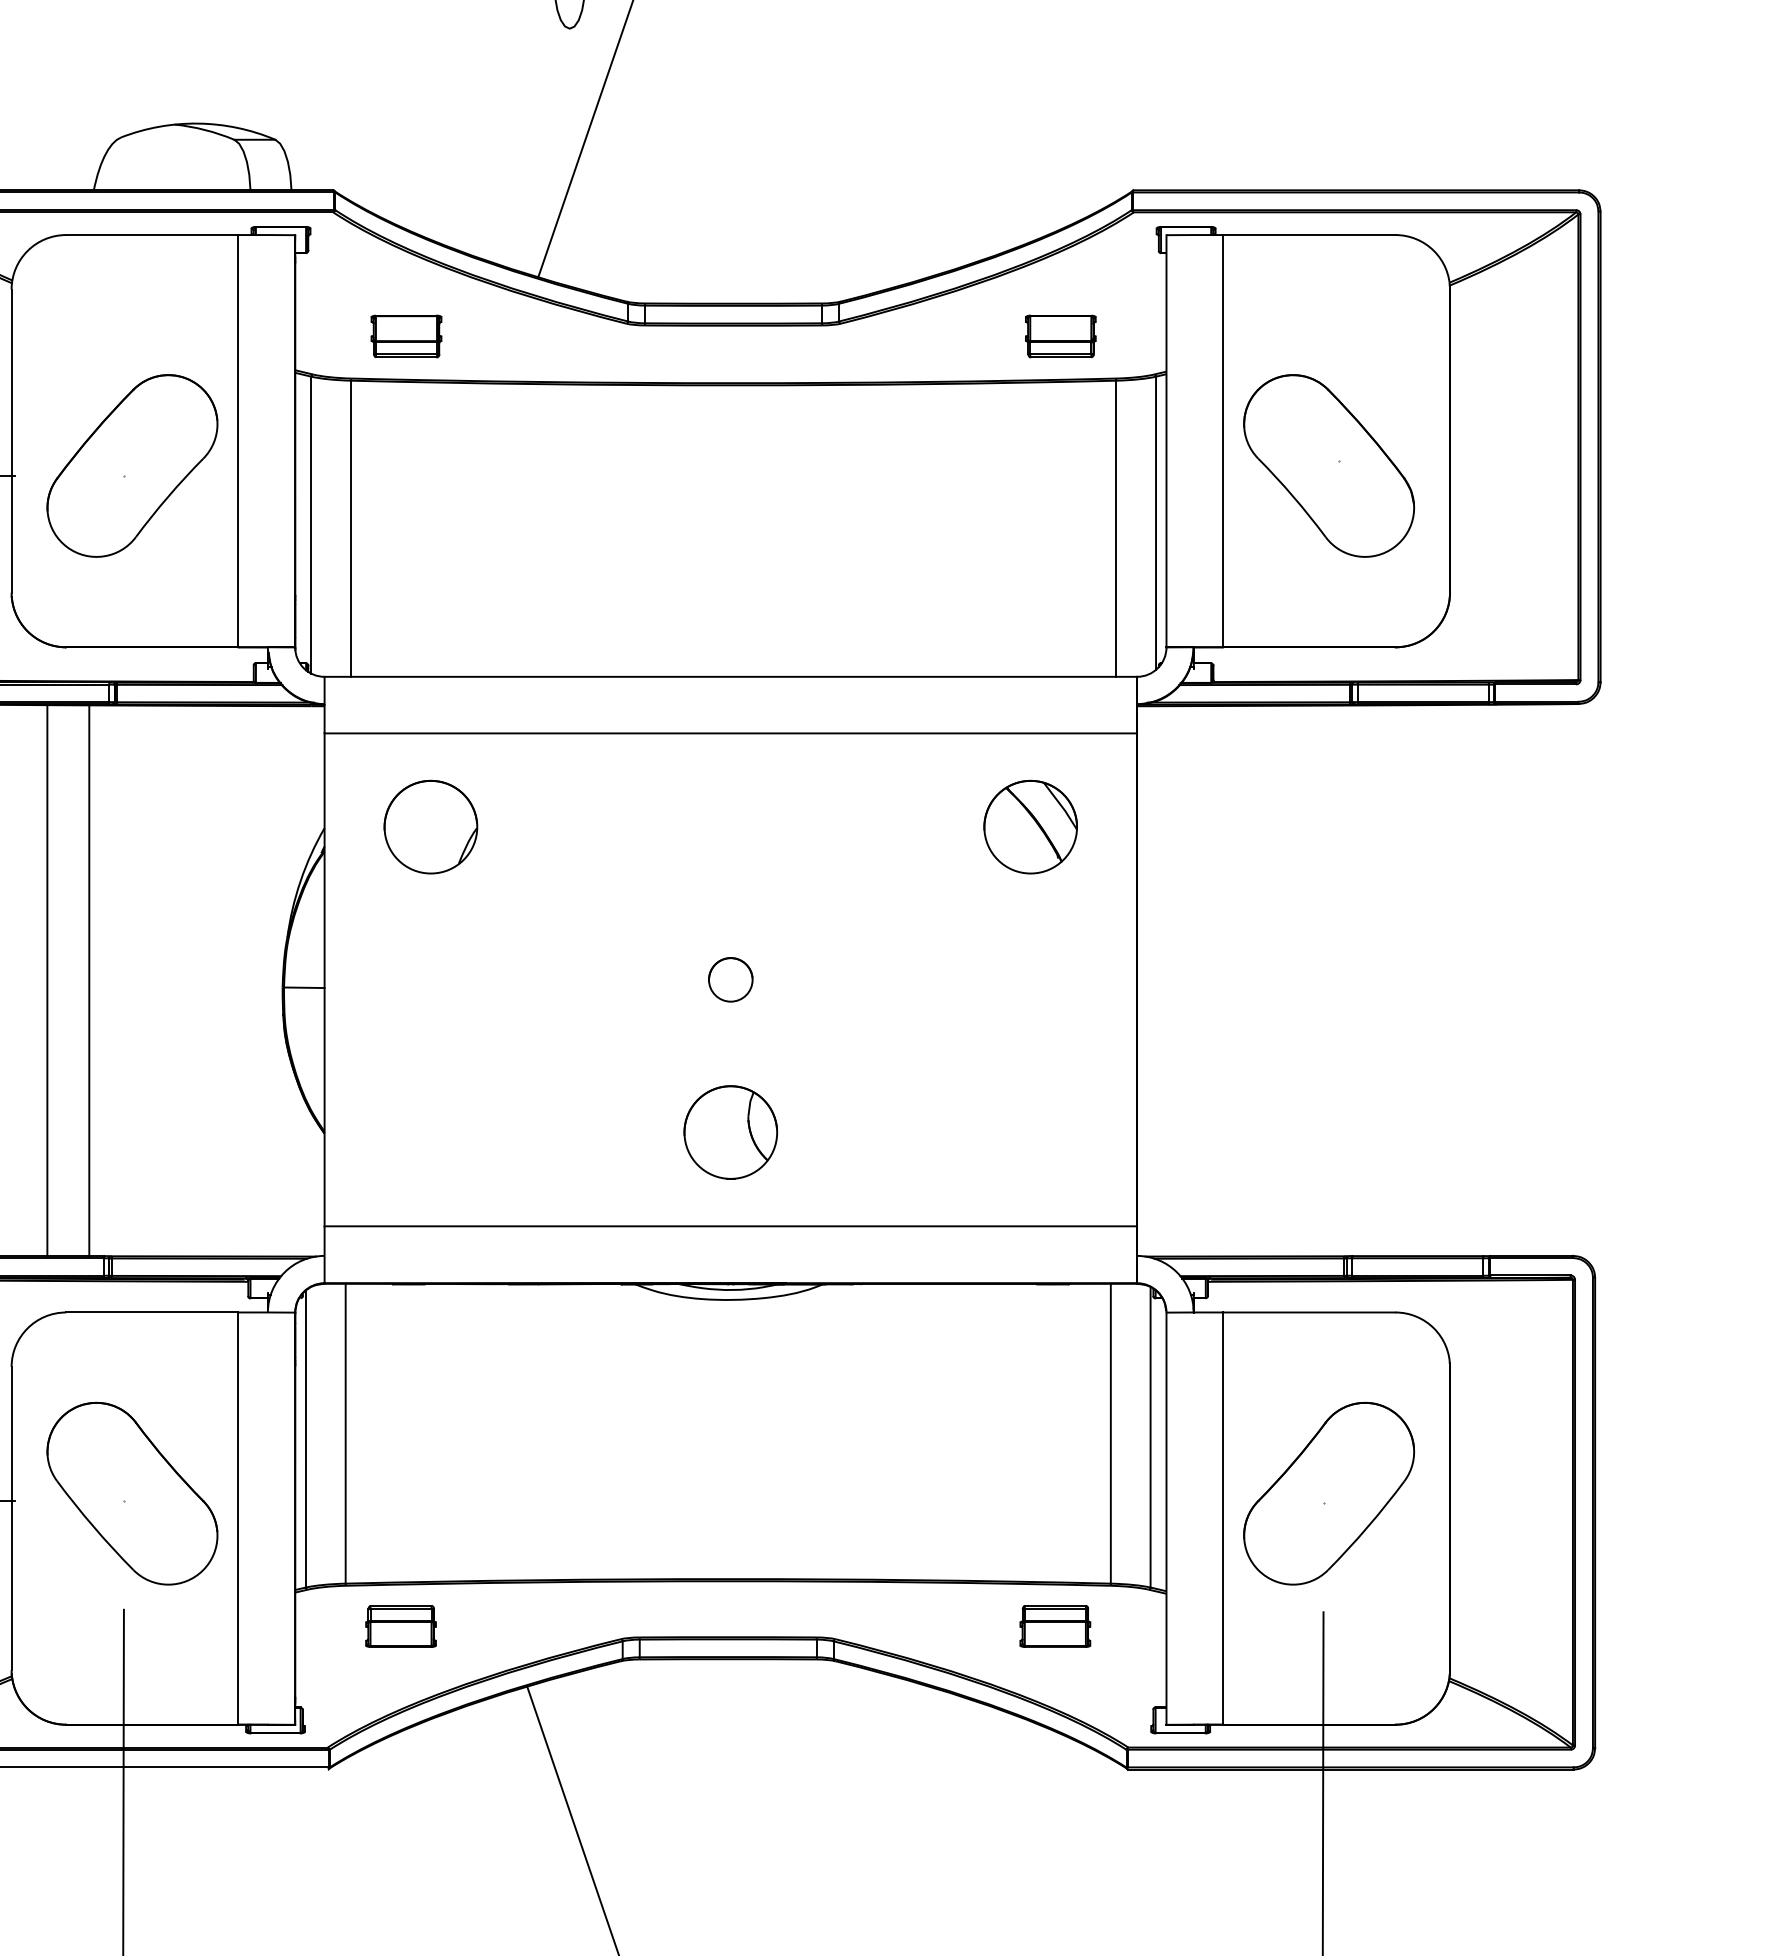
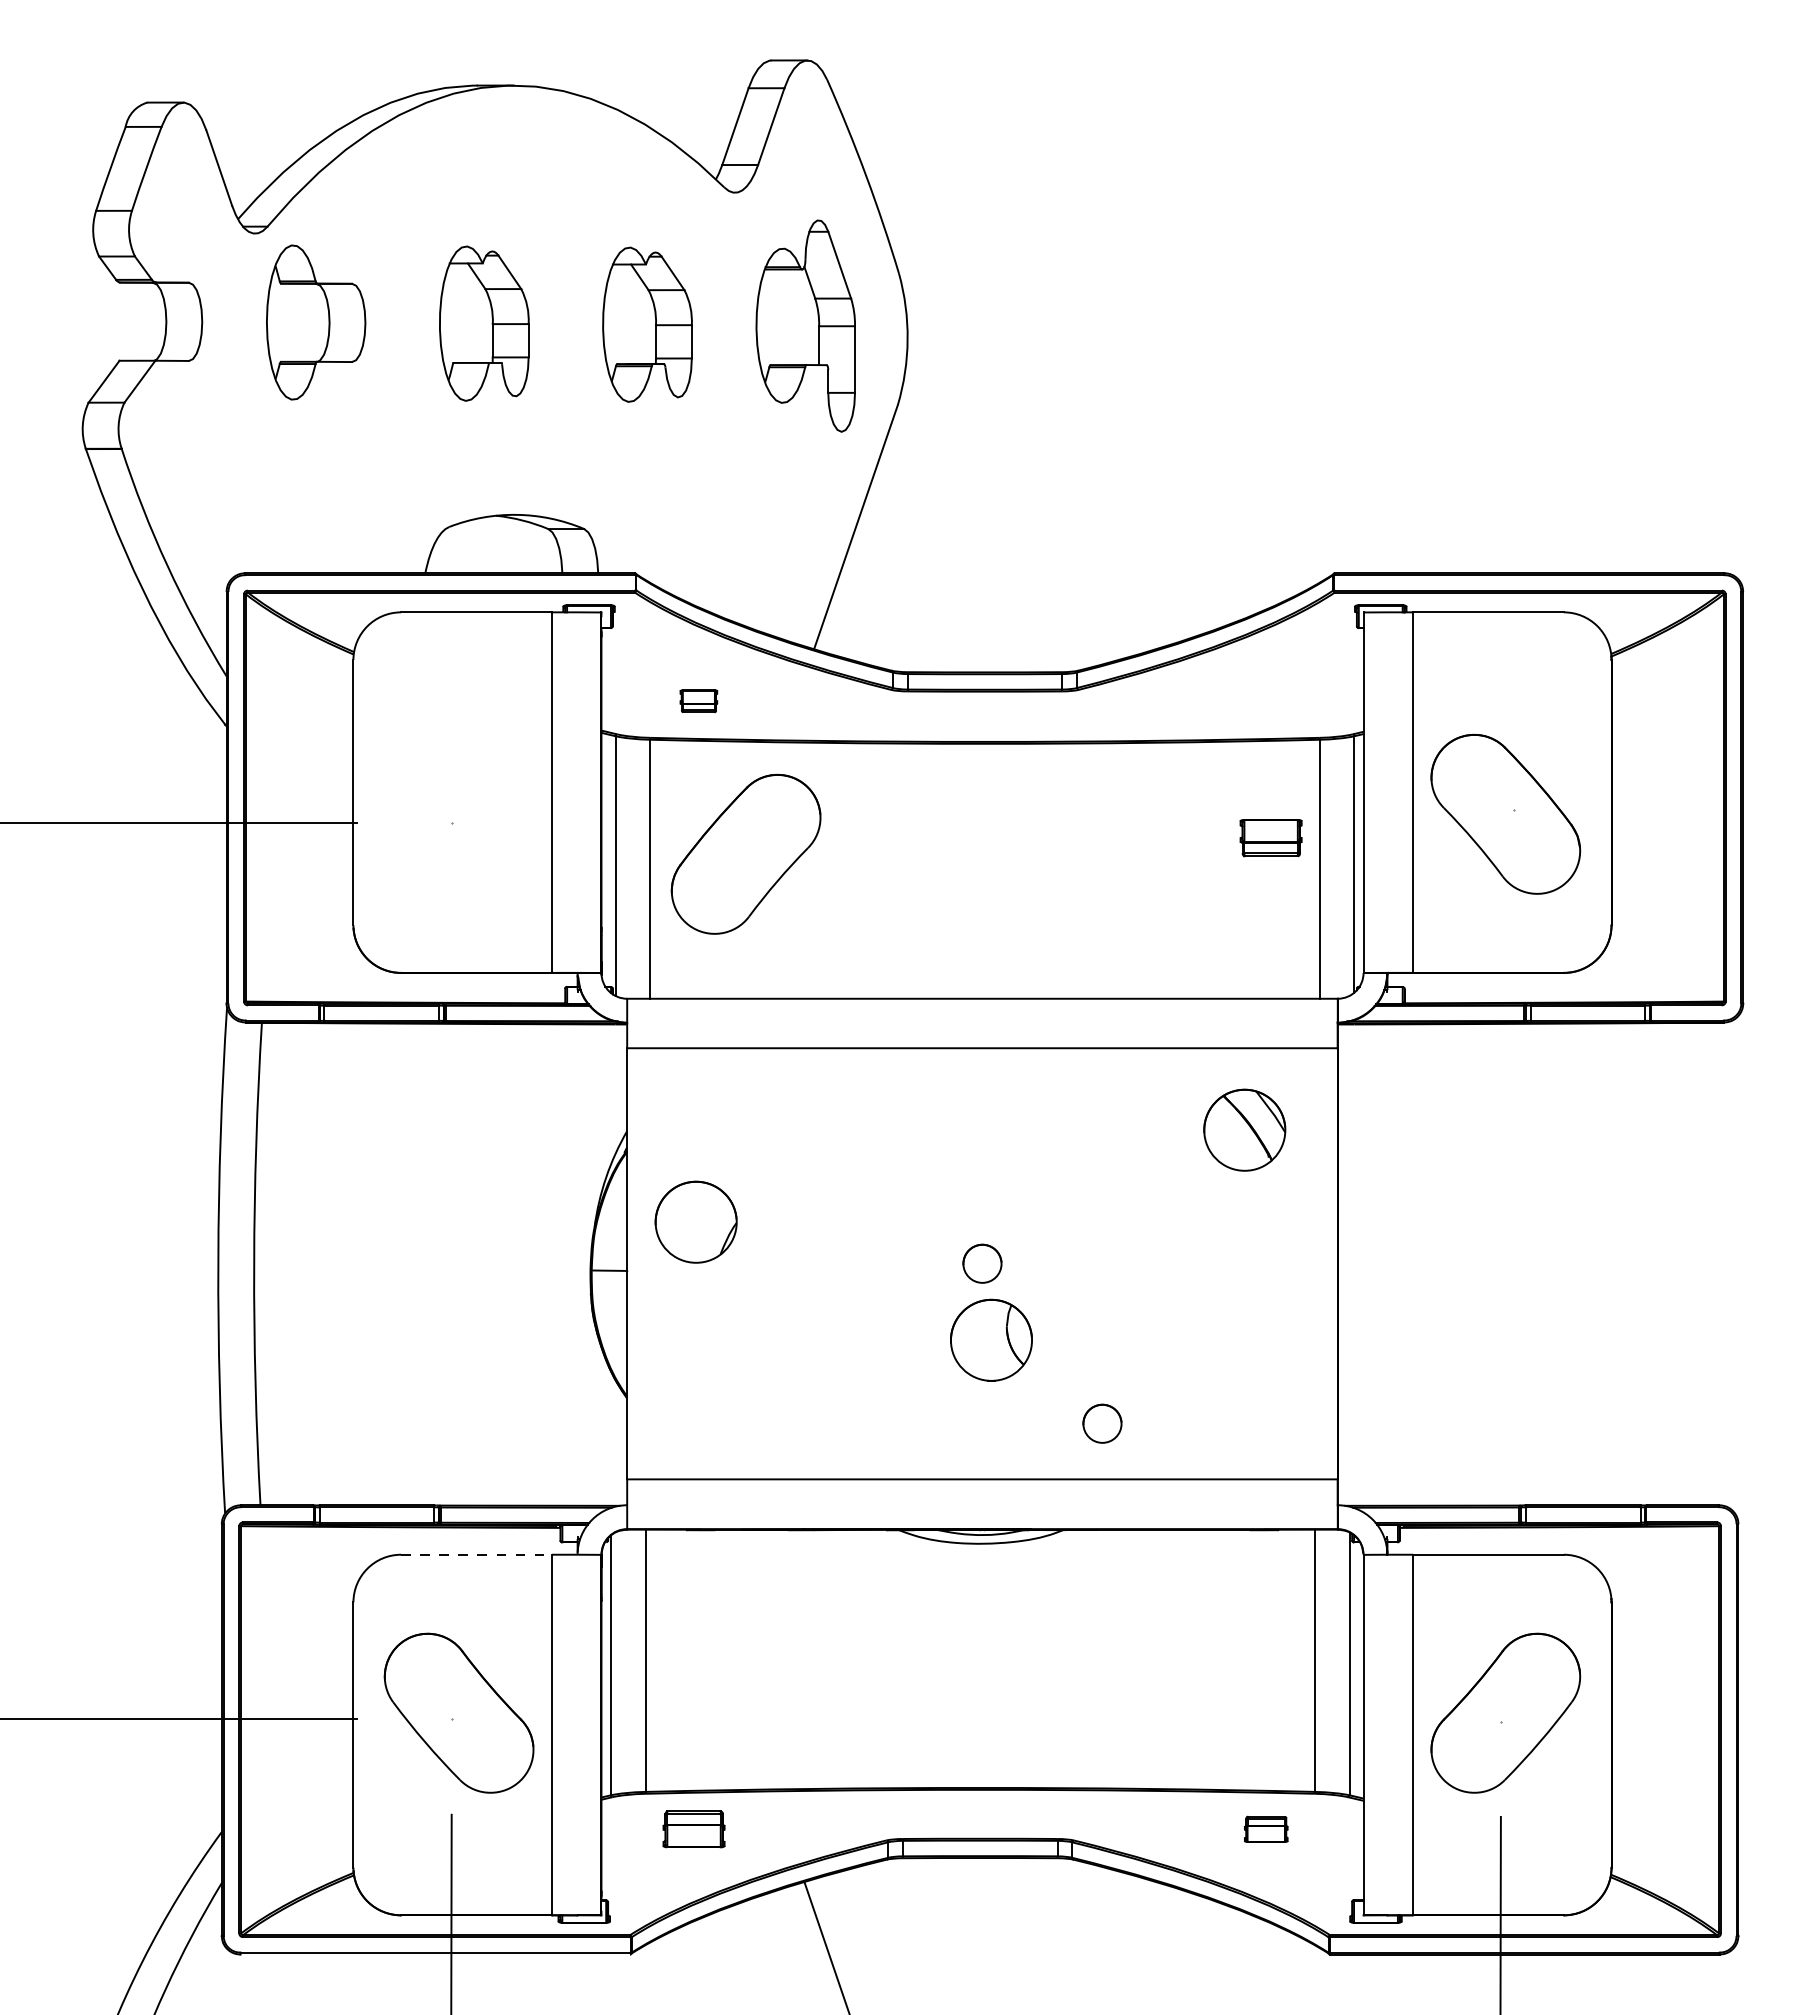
part: (406, 336) -> (698, 701), size x0.6
part: (1060, 336) -> (1270, 838), moved
part: (131, 465) -> (745, 853), moved
part: (430, 826) -> (695, 1221), moved
line: (47, 980) -> (384, 1264), removed
line: (89, 980) -> (421, 1264), removed
part: (730, 1131) -> (991, 1339), moved
circle: (868, 1162) -> (1102, 1423), added
line: (152, 1312) -> (476, 1554), solid -> dashed
part: (1054, 1626) -> (1265, 1829), size x0.7

